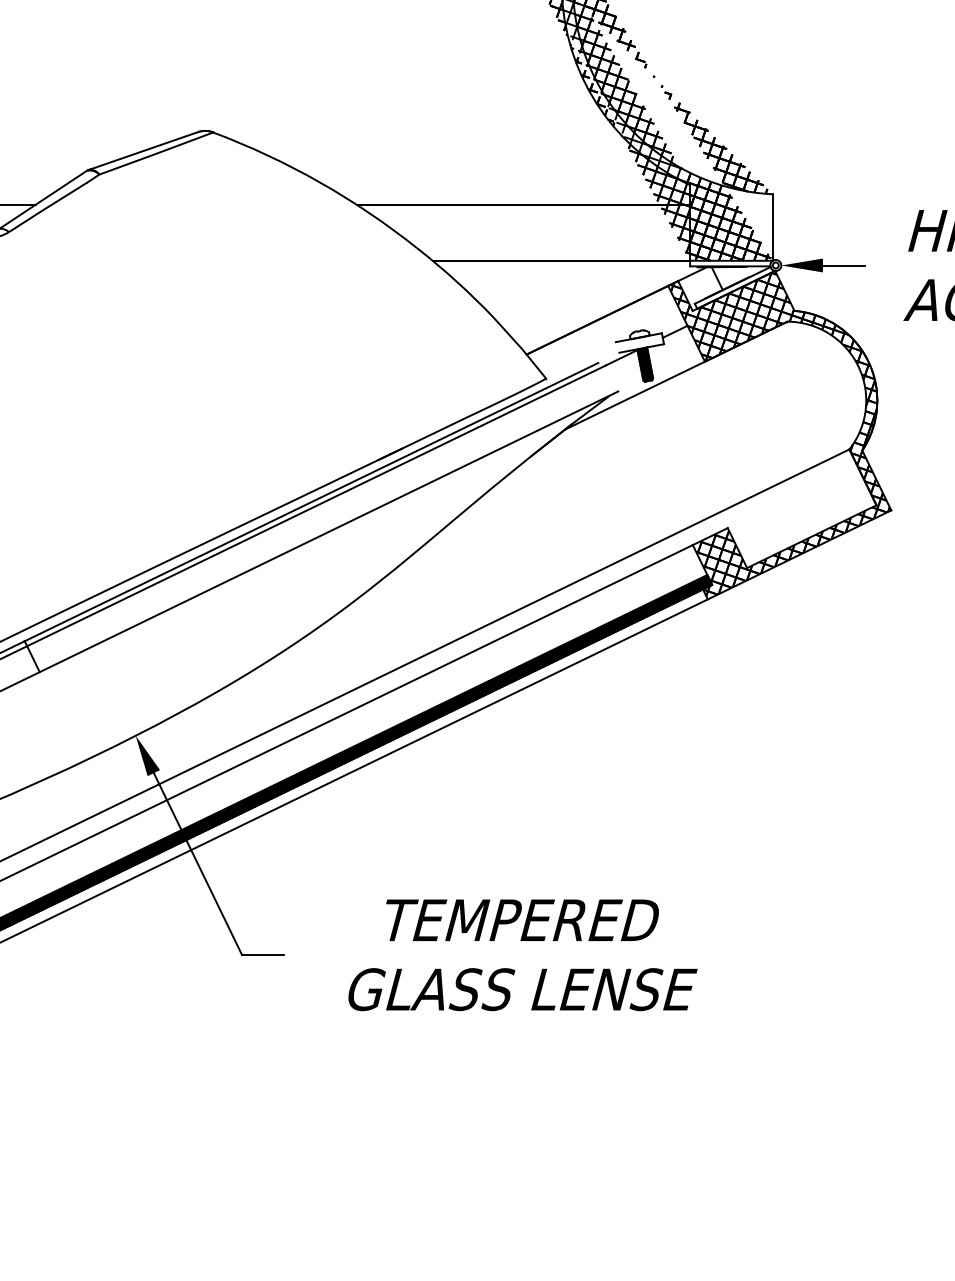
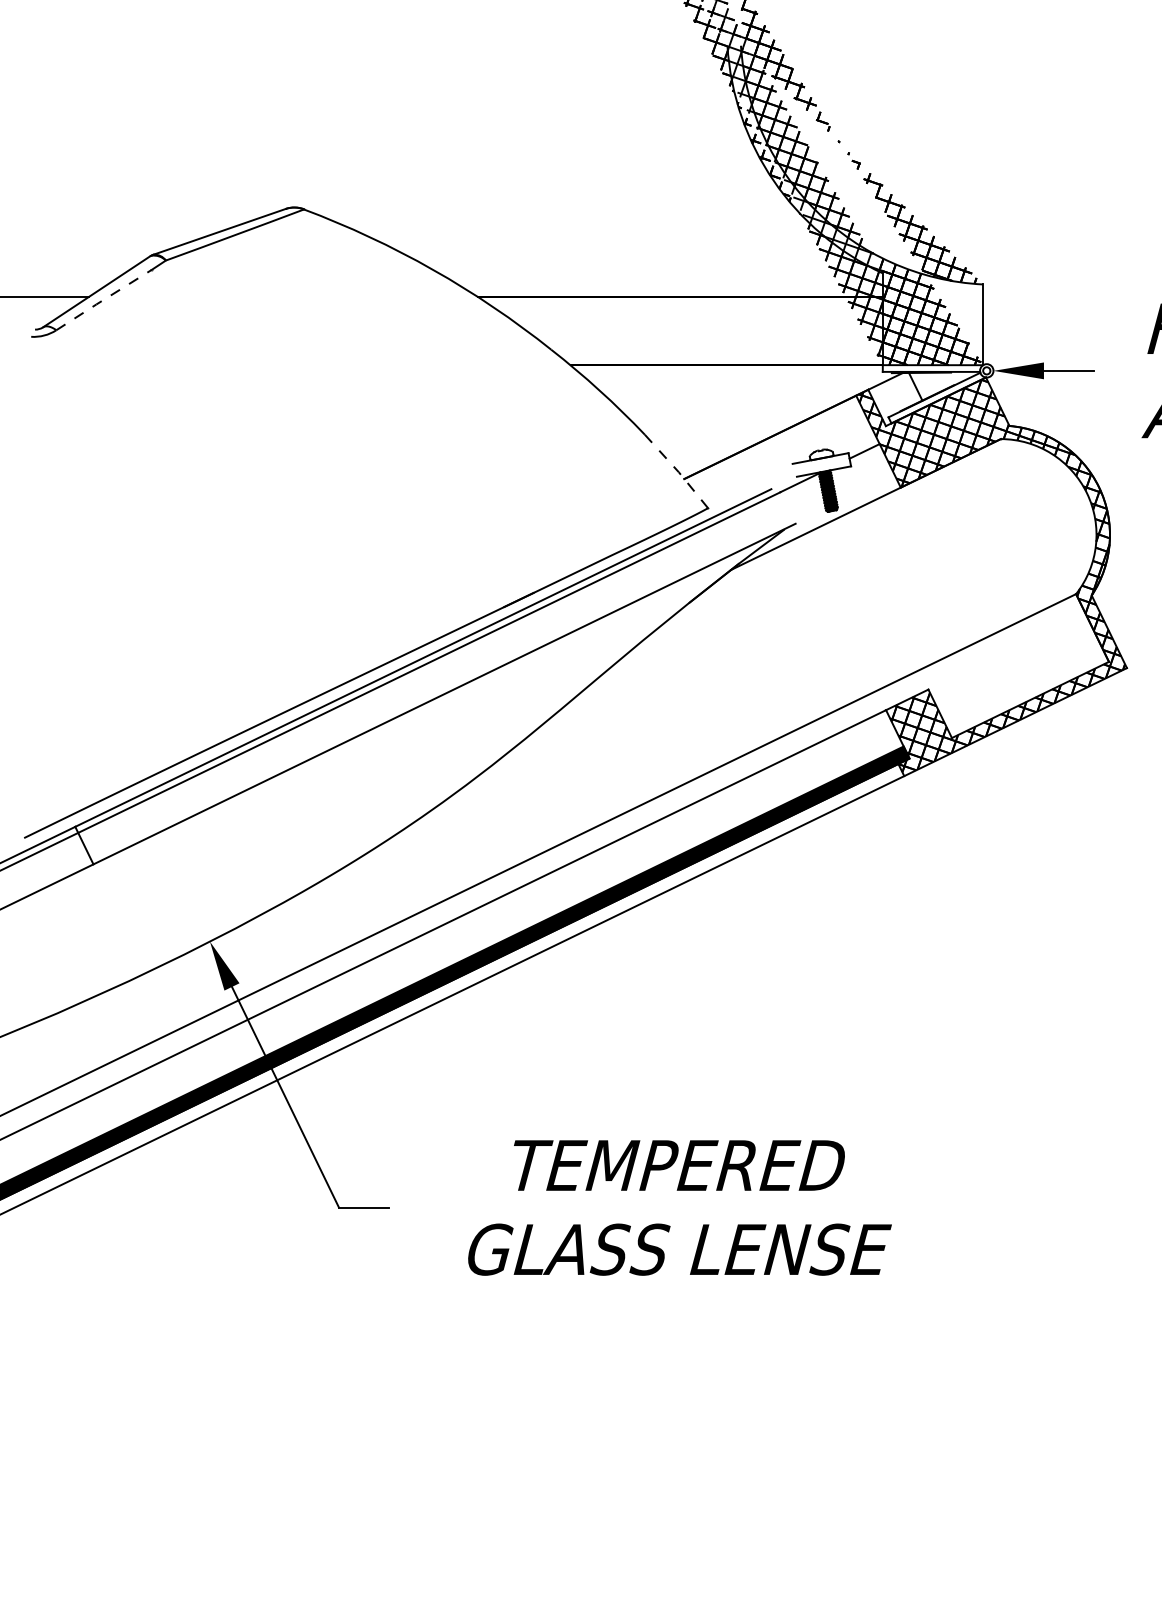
line: (48, 206) -> (104, 299), solid -> dashed
line: (521, 348) -> (678, 471), solid -> dashed

